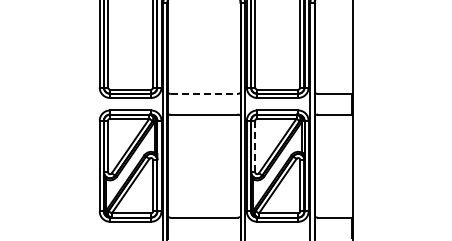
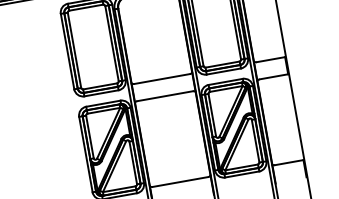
line: (204, 93) -> (162, 78), dashed -> solid
line: (255, 146) -> (212, 115), dashed -> solid

